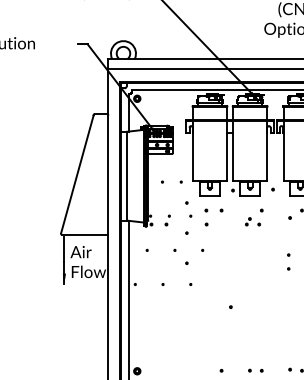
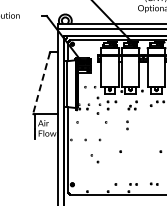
line: (77, 174) -> (41, 83), solid -> dashed
part: (180, 256) -> (94, 158), moved
part: (288, 262) -> (127, 125), moved

